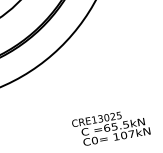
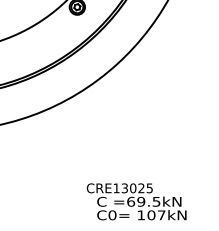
text: (114, 126) -> (141, 201), =65.5kN -> =69.5kN

